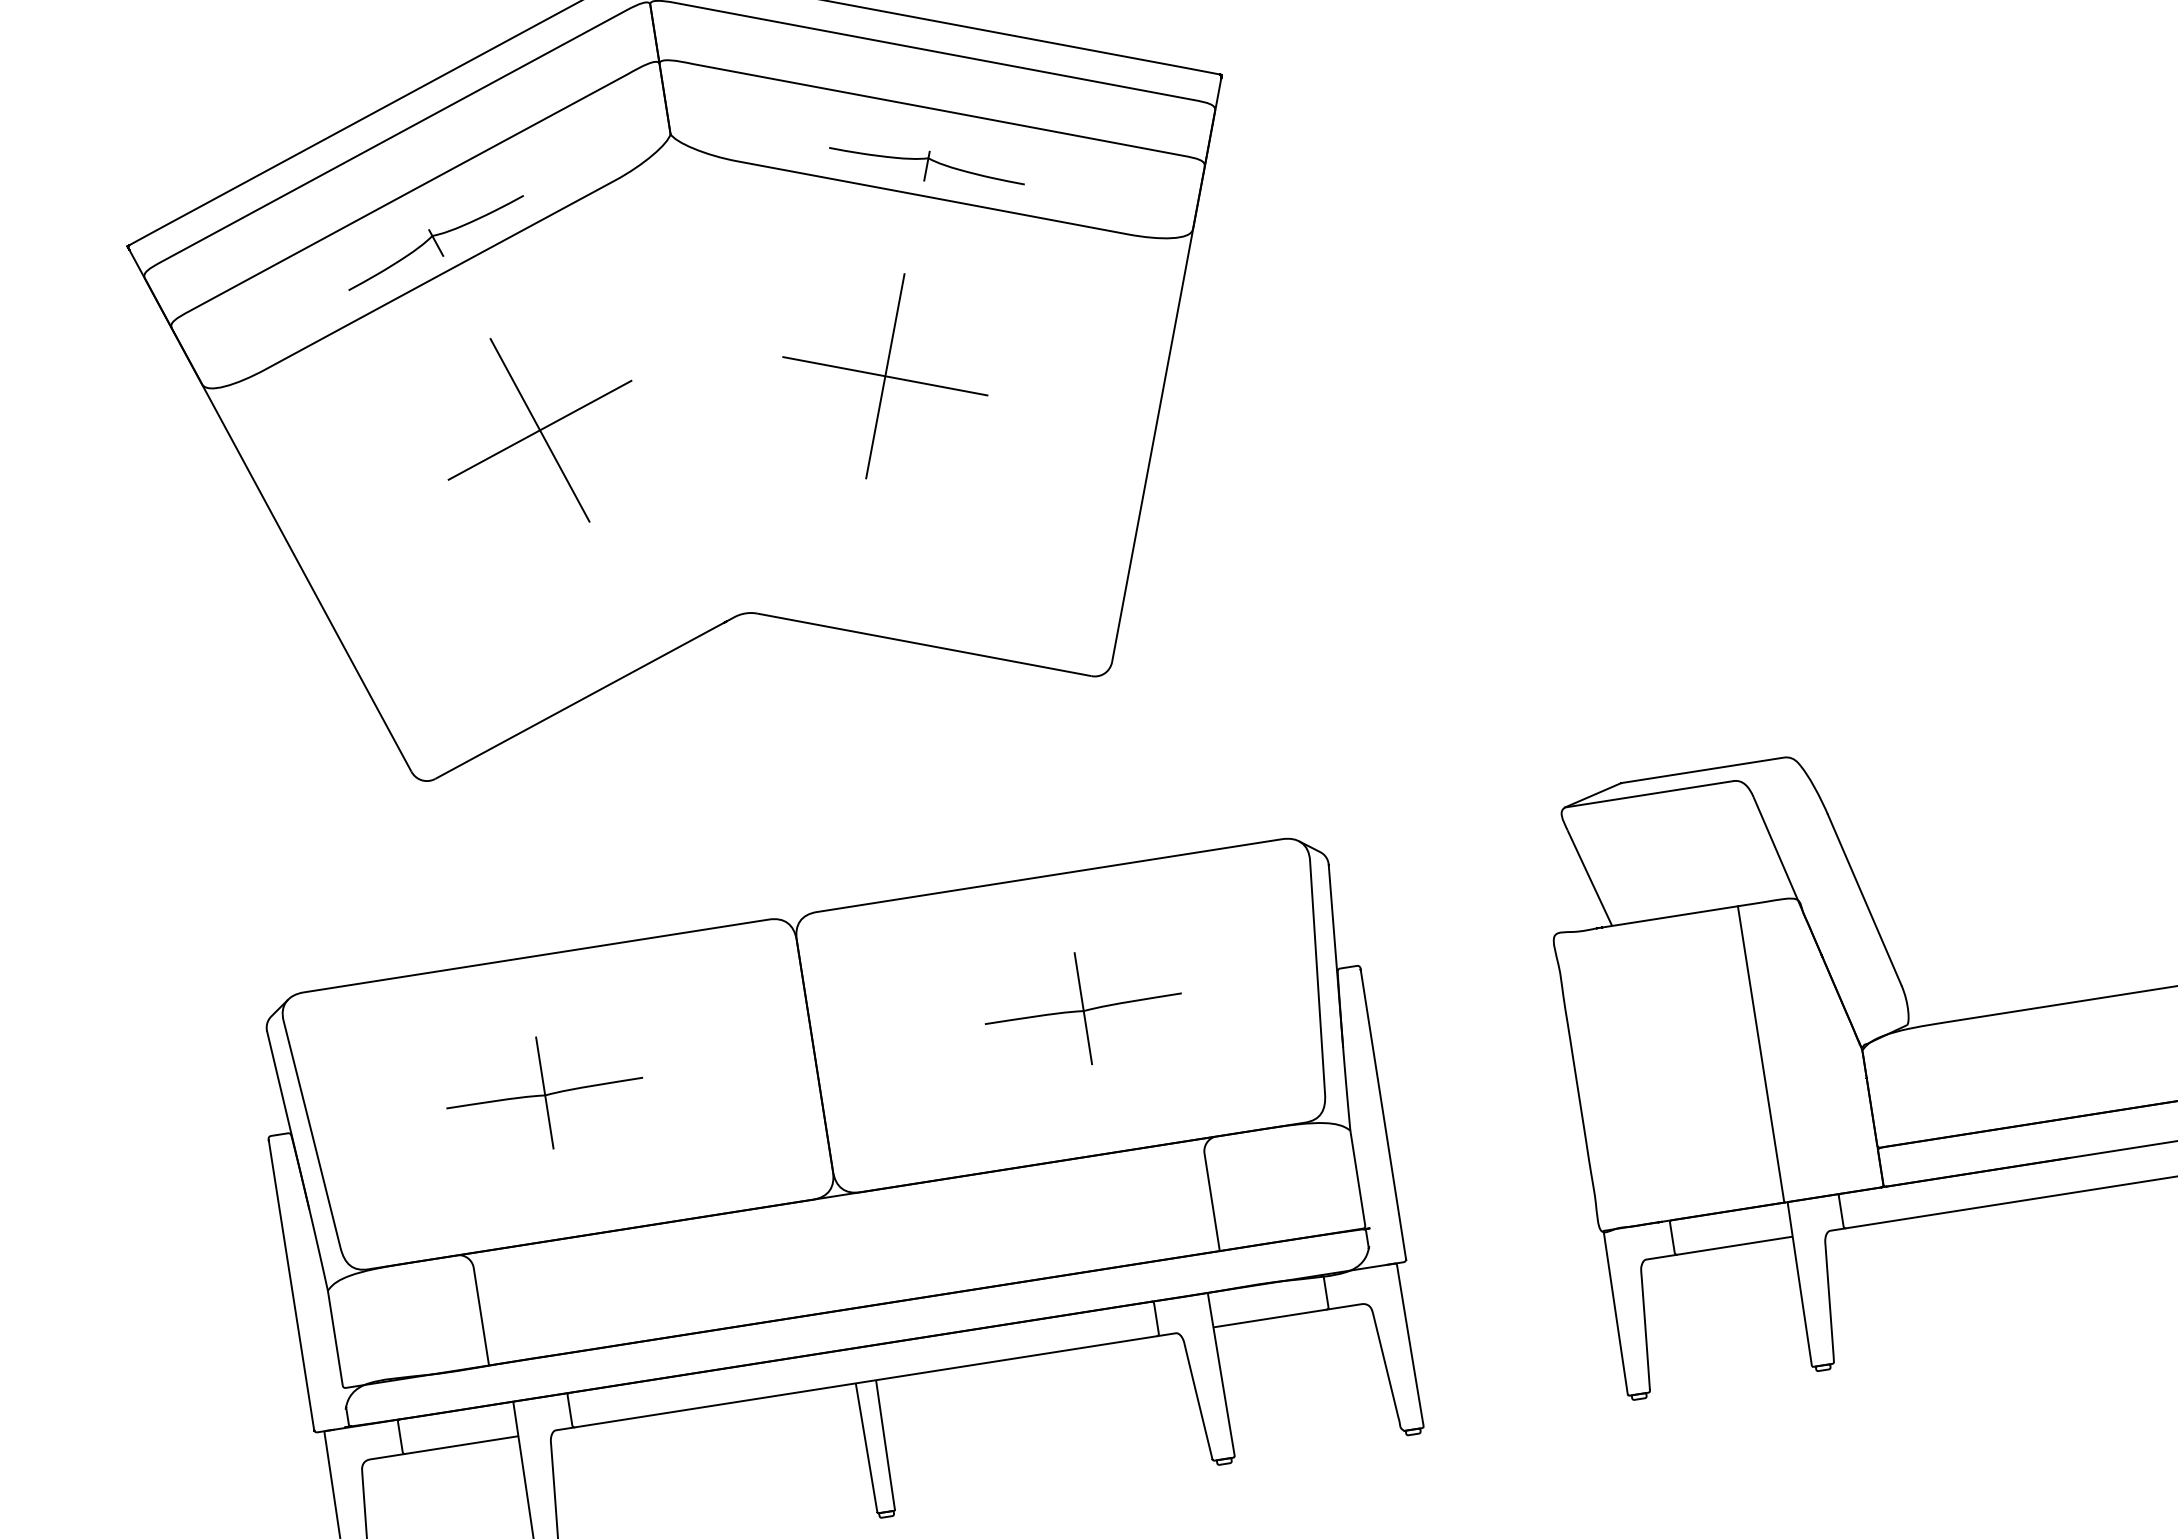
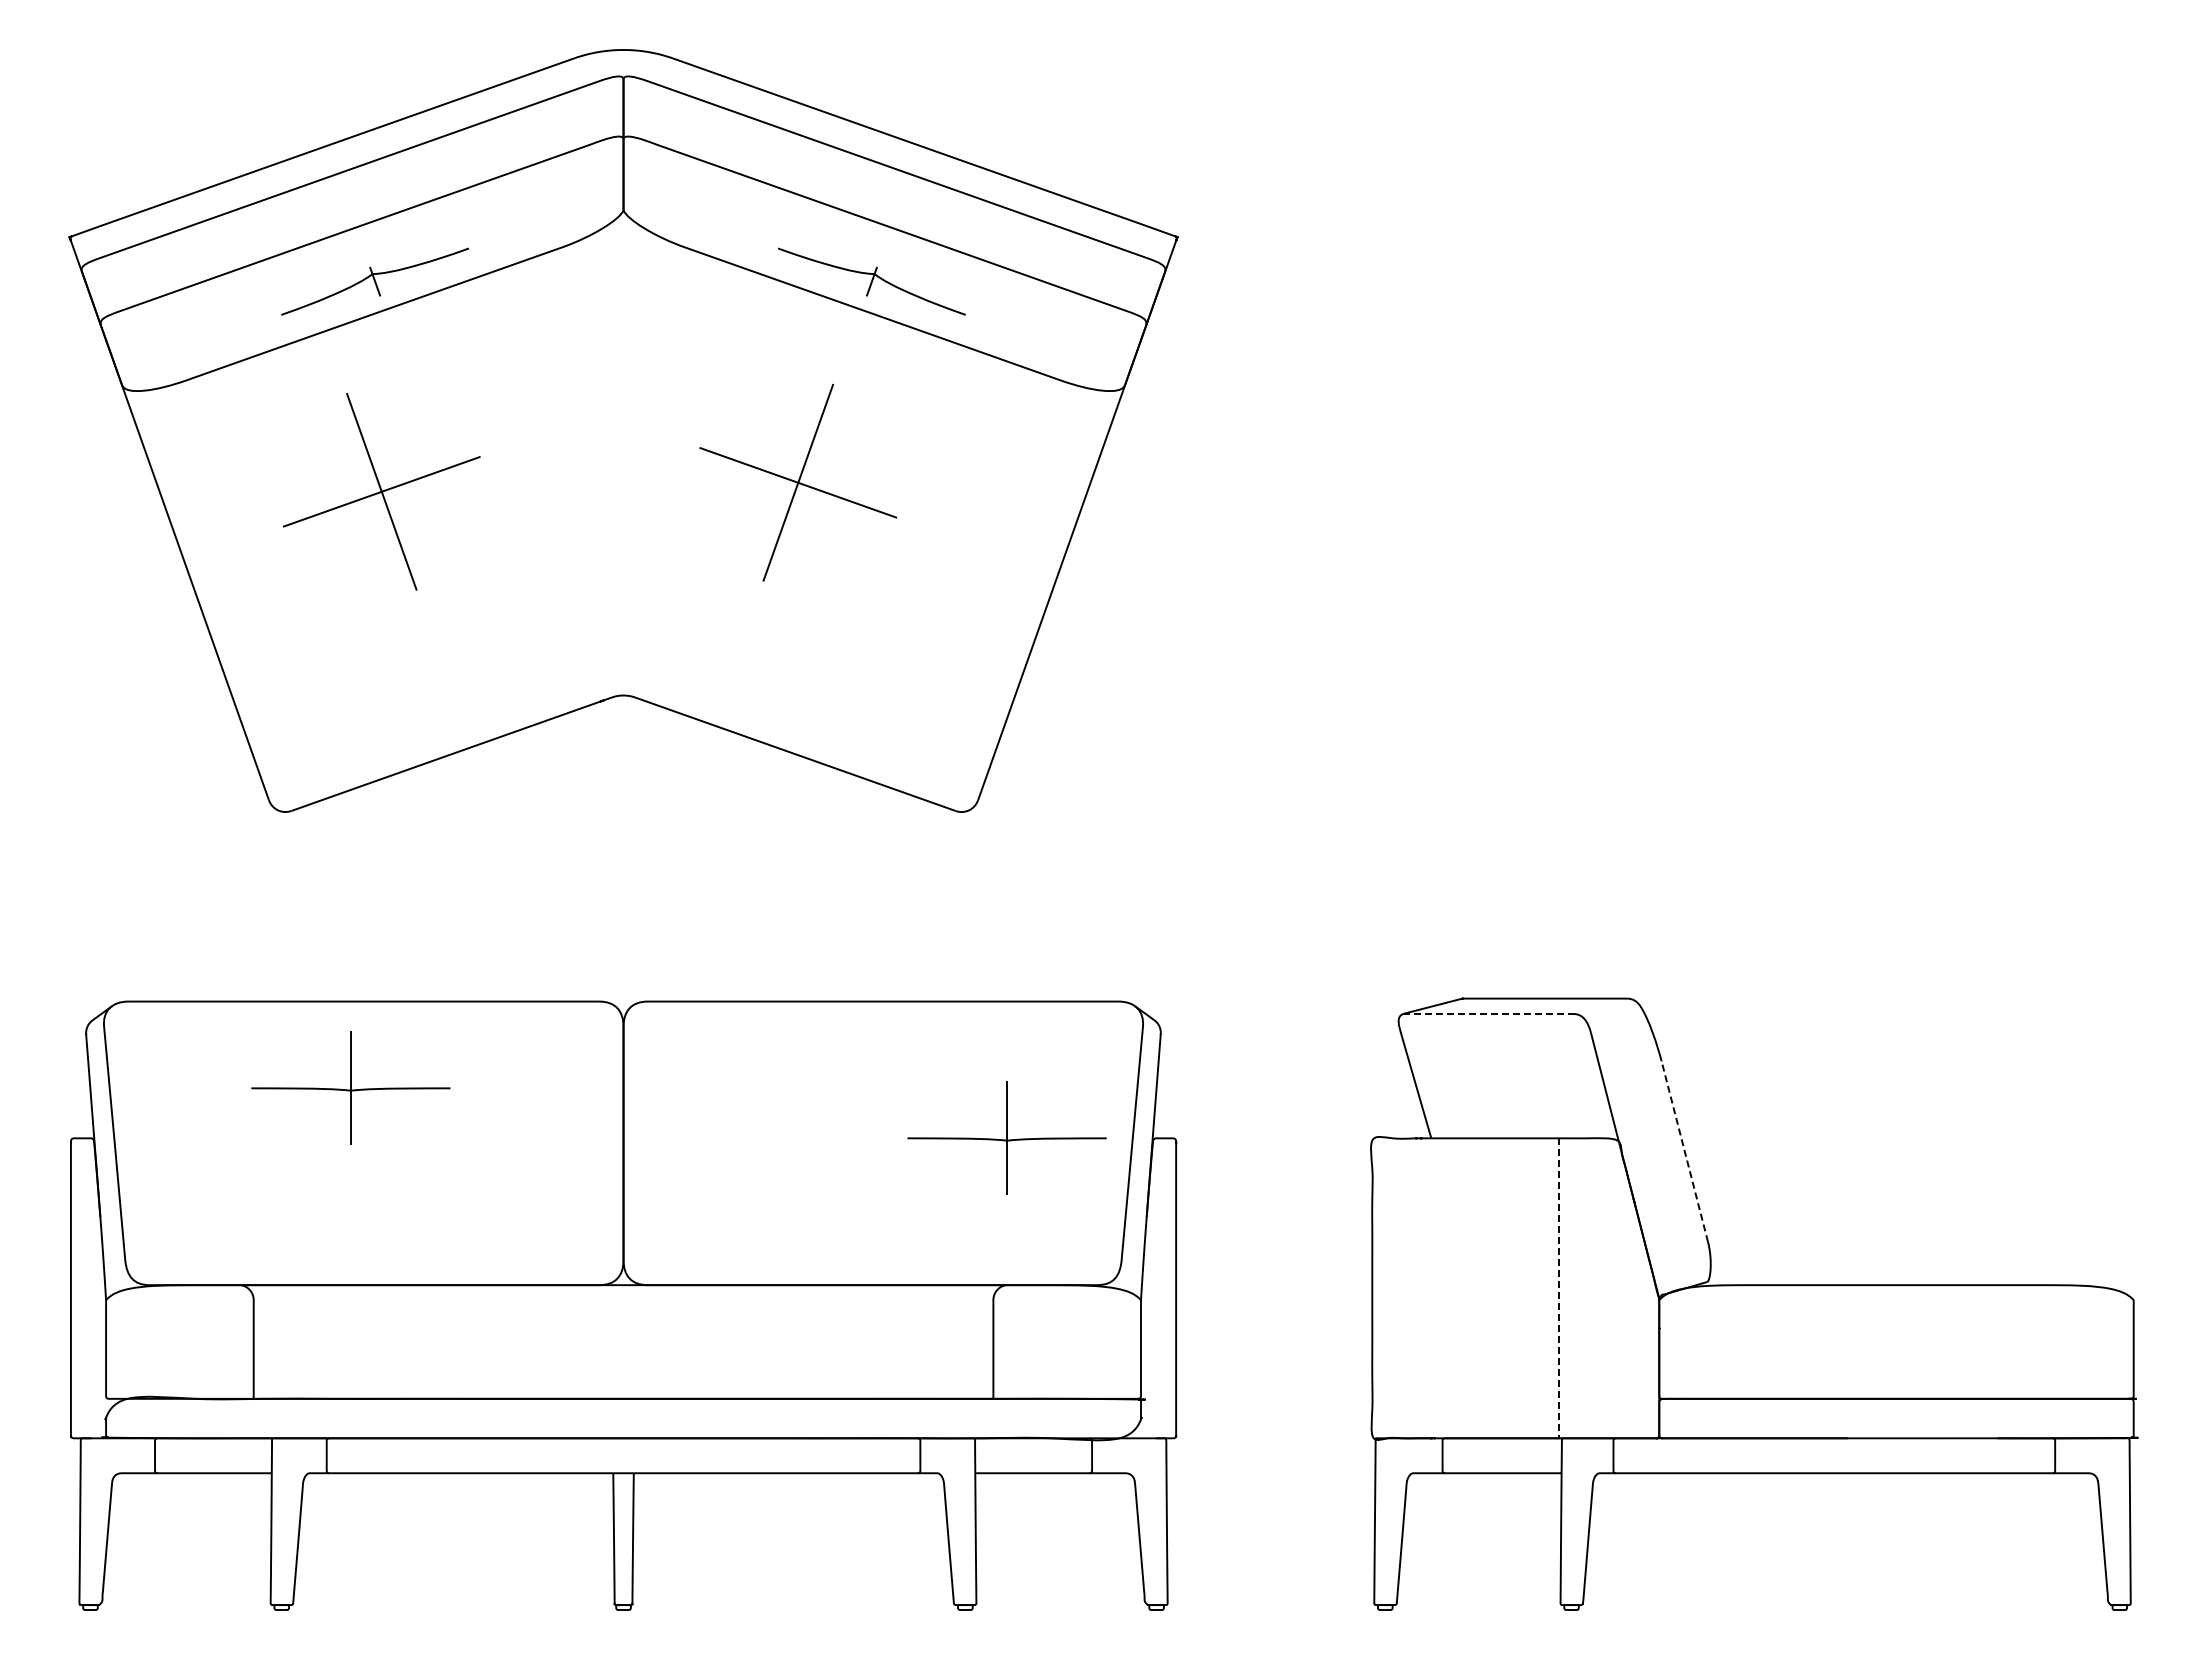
part: (539, 430) -> (381, 491), moved
line: (1649, 794) -> (1488, 1014), solid -> dashed
line: (1864, 899) -> (1684, 1151), solid -> dashed
part: (1082, 1008) -> (1006, 1137), moved
line: (1761, 1054) -> (1558, 1288), solid -> dashed
part: (544, 1092) -> (350, 1087), moved

